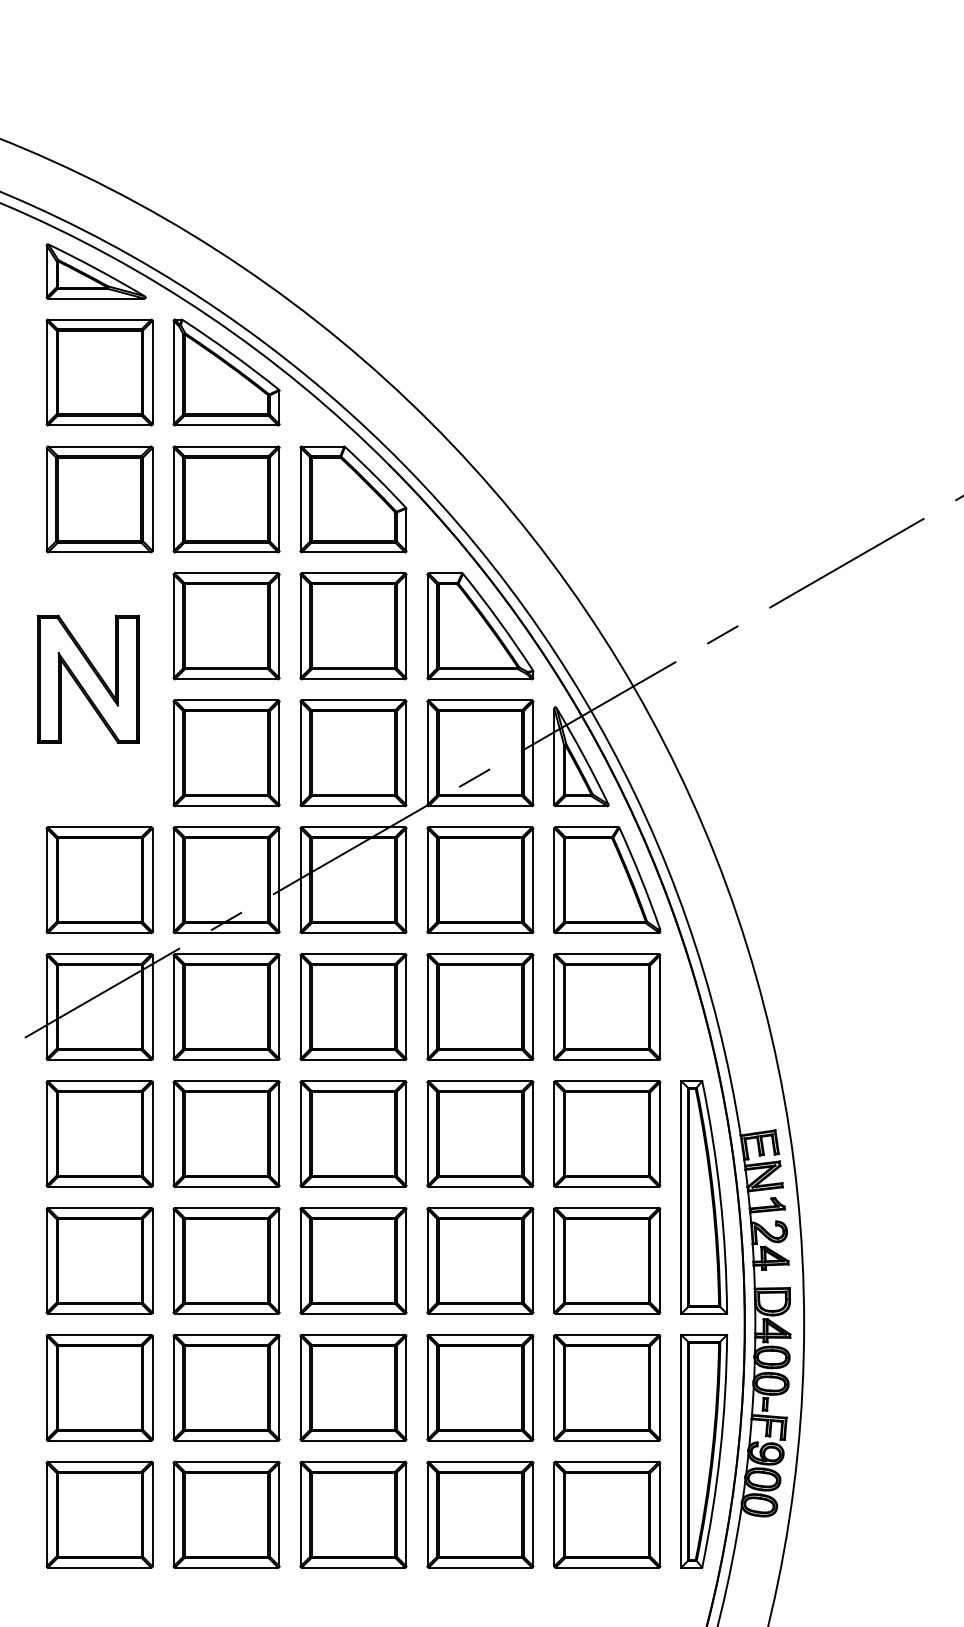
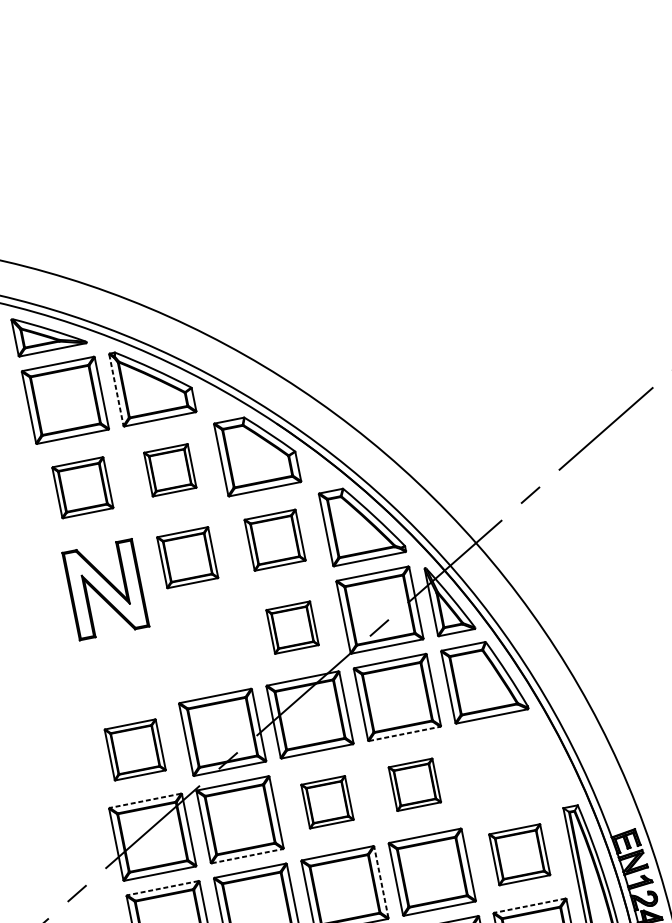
line: (173, 372) -> (116, 390), solid -> dashed
part: (99, 499) -> (82, 487), size x0.7
part: (226, 499) -> (170, 470), size x0.6
part: (226, 626) -> (187, 557), size x0.7
part: (353, 626) -> (275, 540), size x0.7
part: (87, 678) -> (105, 589), moved
part: (226, 753) -> (205, 645), removed
part: (353, 753) -> (292, 627), size x0.6
part: (99, 880) -> (135, 750), size x0.7
line: (480, 933) -> (404, 734), solid -> dashed
line: (99, 954) -> (145, 801), solid -> dashed
part: (353, 1006) -> (327, 801), size x0.6
part: (480, 1006) -> (414, 784), size x0.6
part: (607, 1006) -> (502, 766), removed
line: (226, 1059) -> (247, 855), solid -> dashed
line: (99, 1081) -> (162, 888), solid -> dashed
part: (607, 1133) -> (519, 854), size x0.7
line: (406, 1134) -> (381, 882), solid -> dashed
line: (607, 1208) -> (530, 906), solid -> dashed

